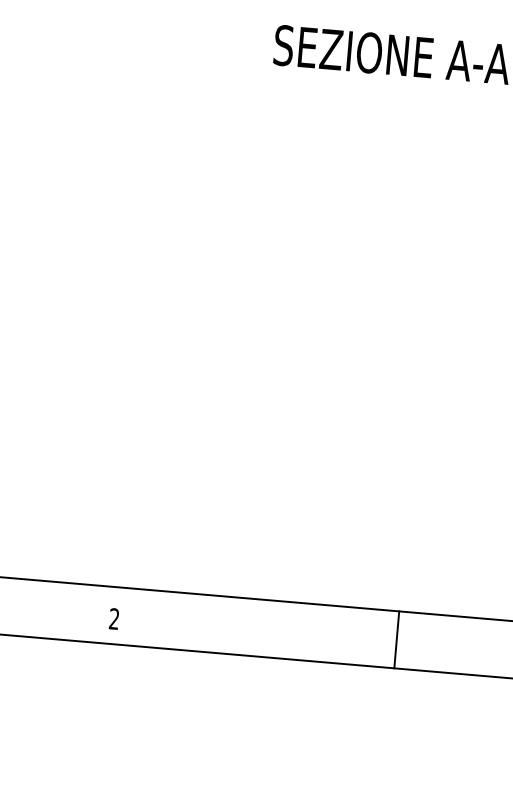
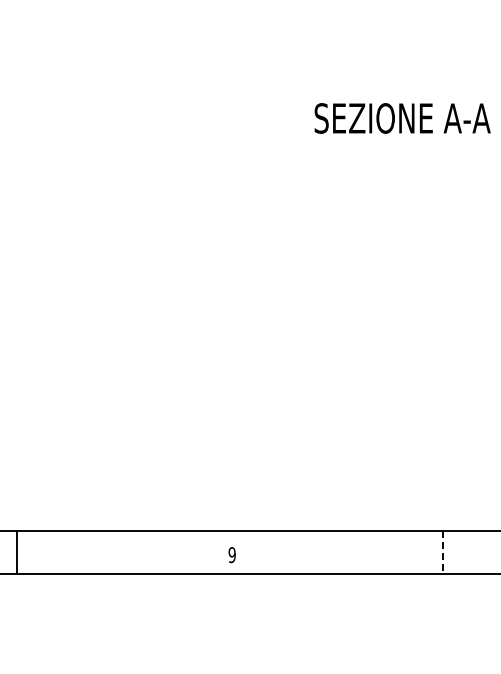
text: (113, 619) -> (231, 555), 2 -> 9
line: (396, 641) -> (443, 553), solid -> dashed

